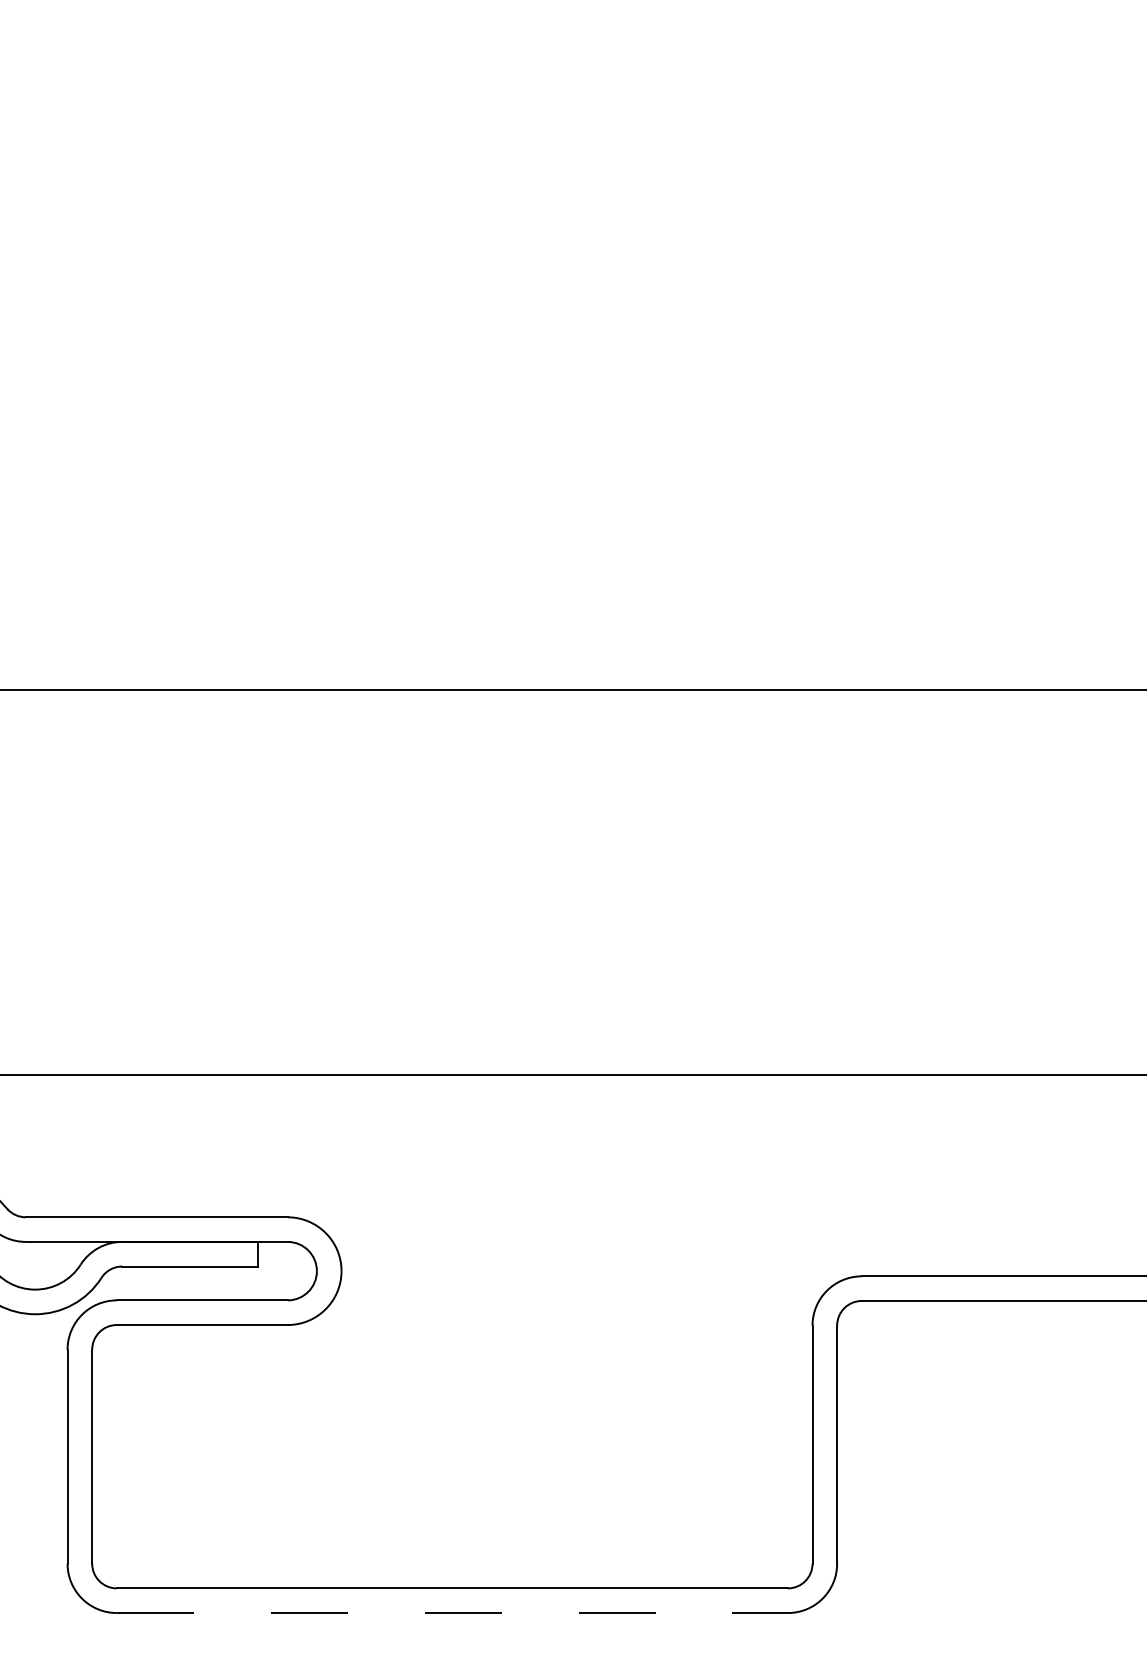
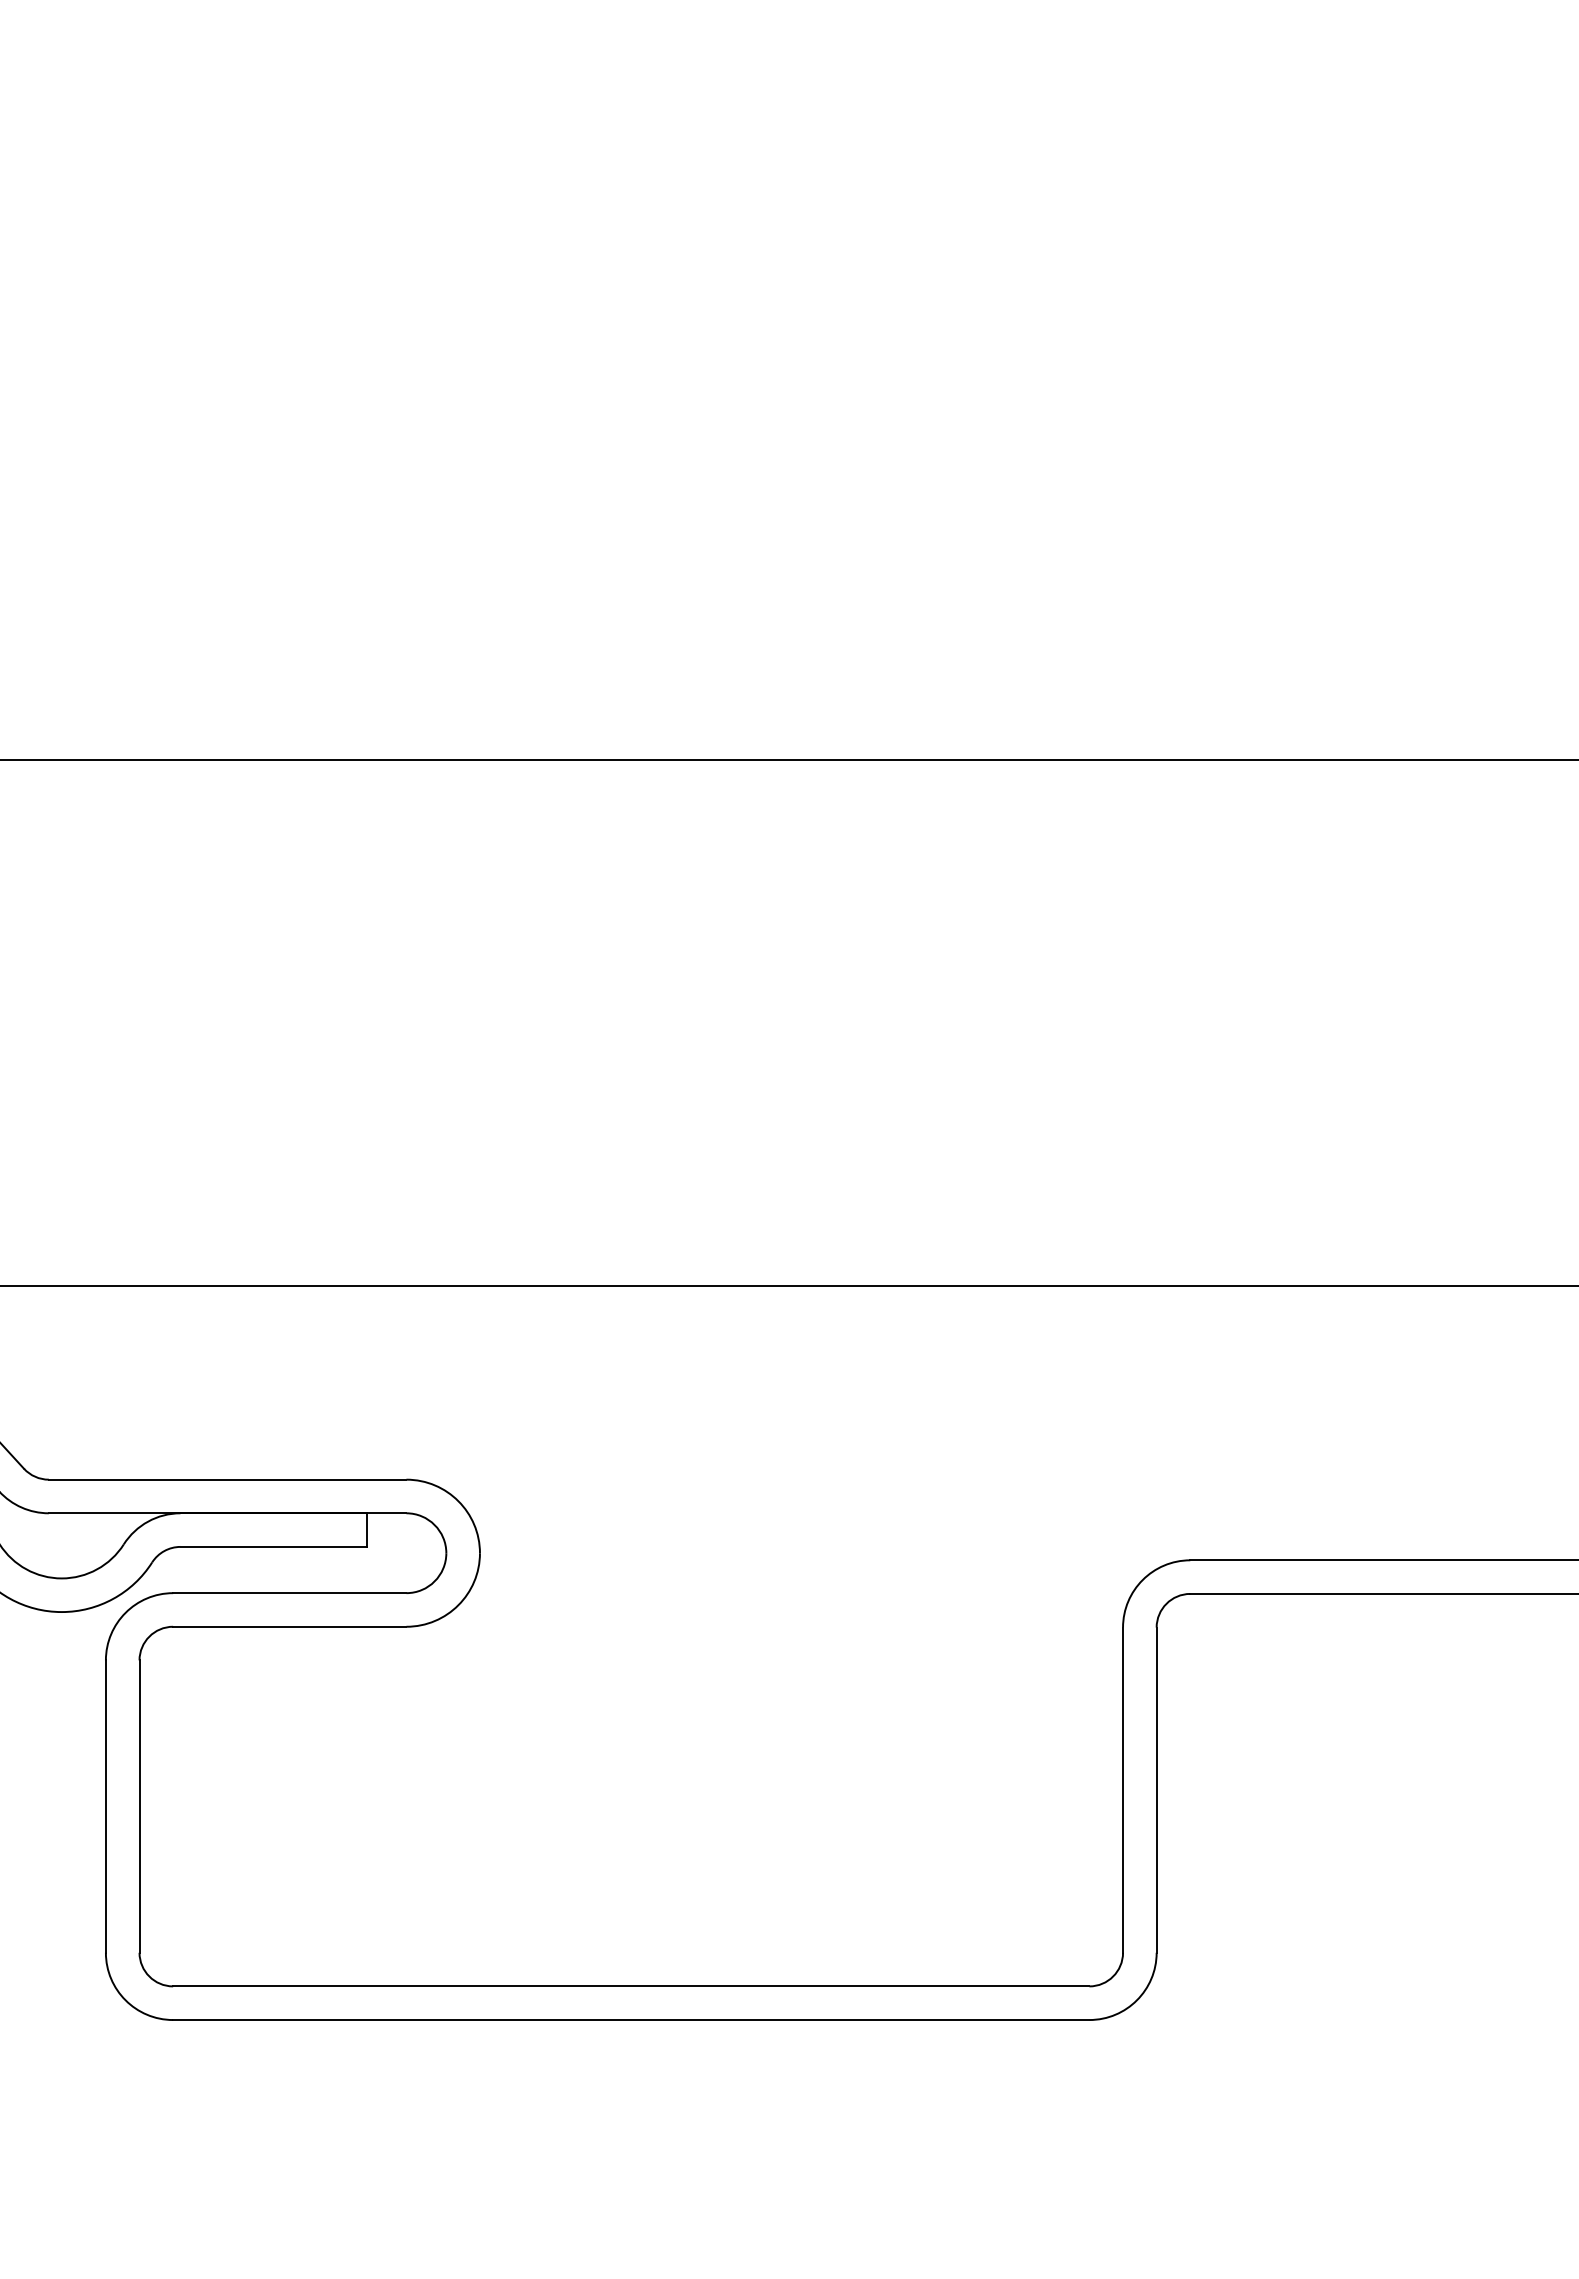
line: (452, 1613) -> (631, 2020), dashed -> solid

